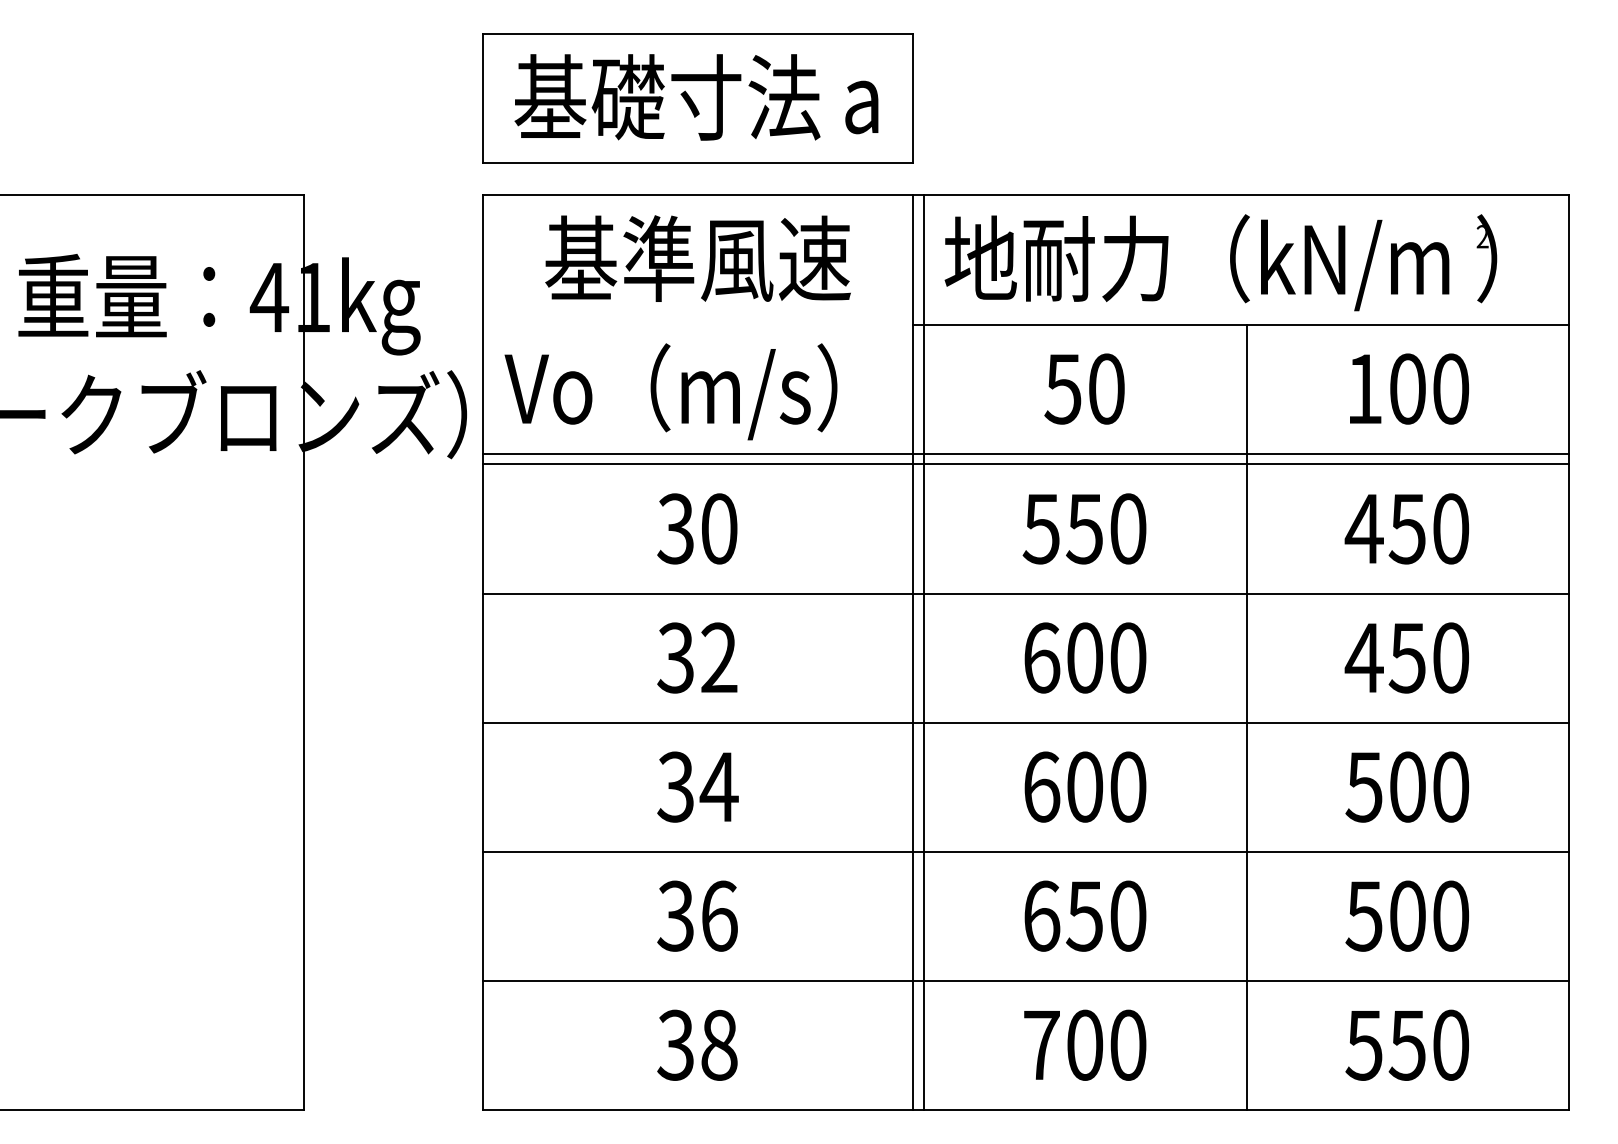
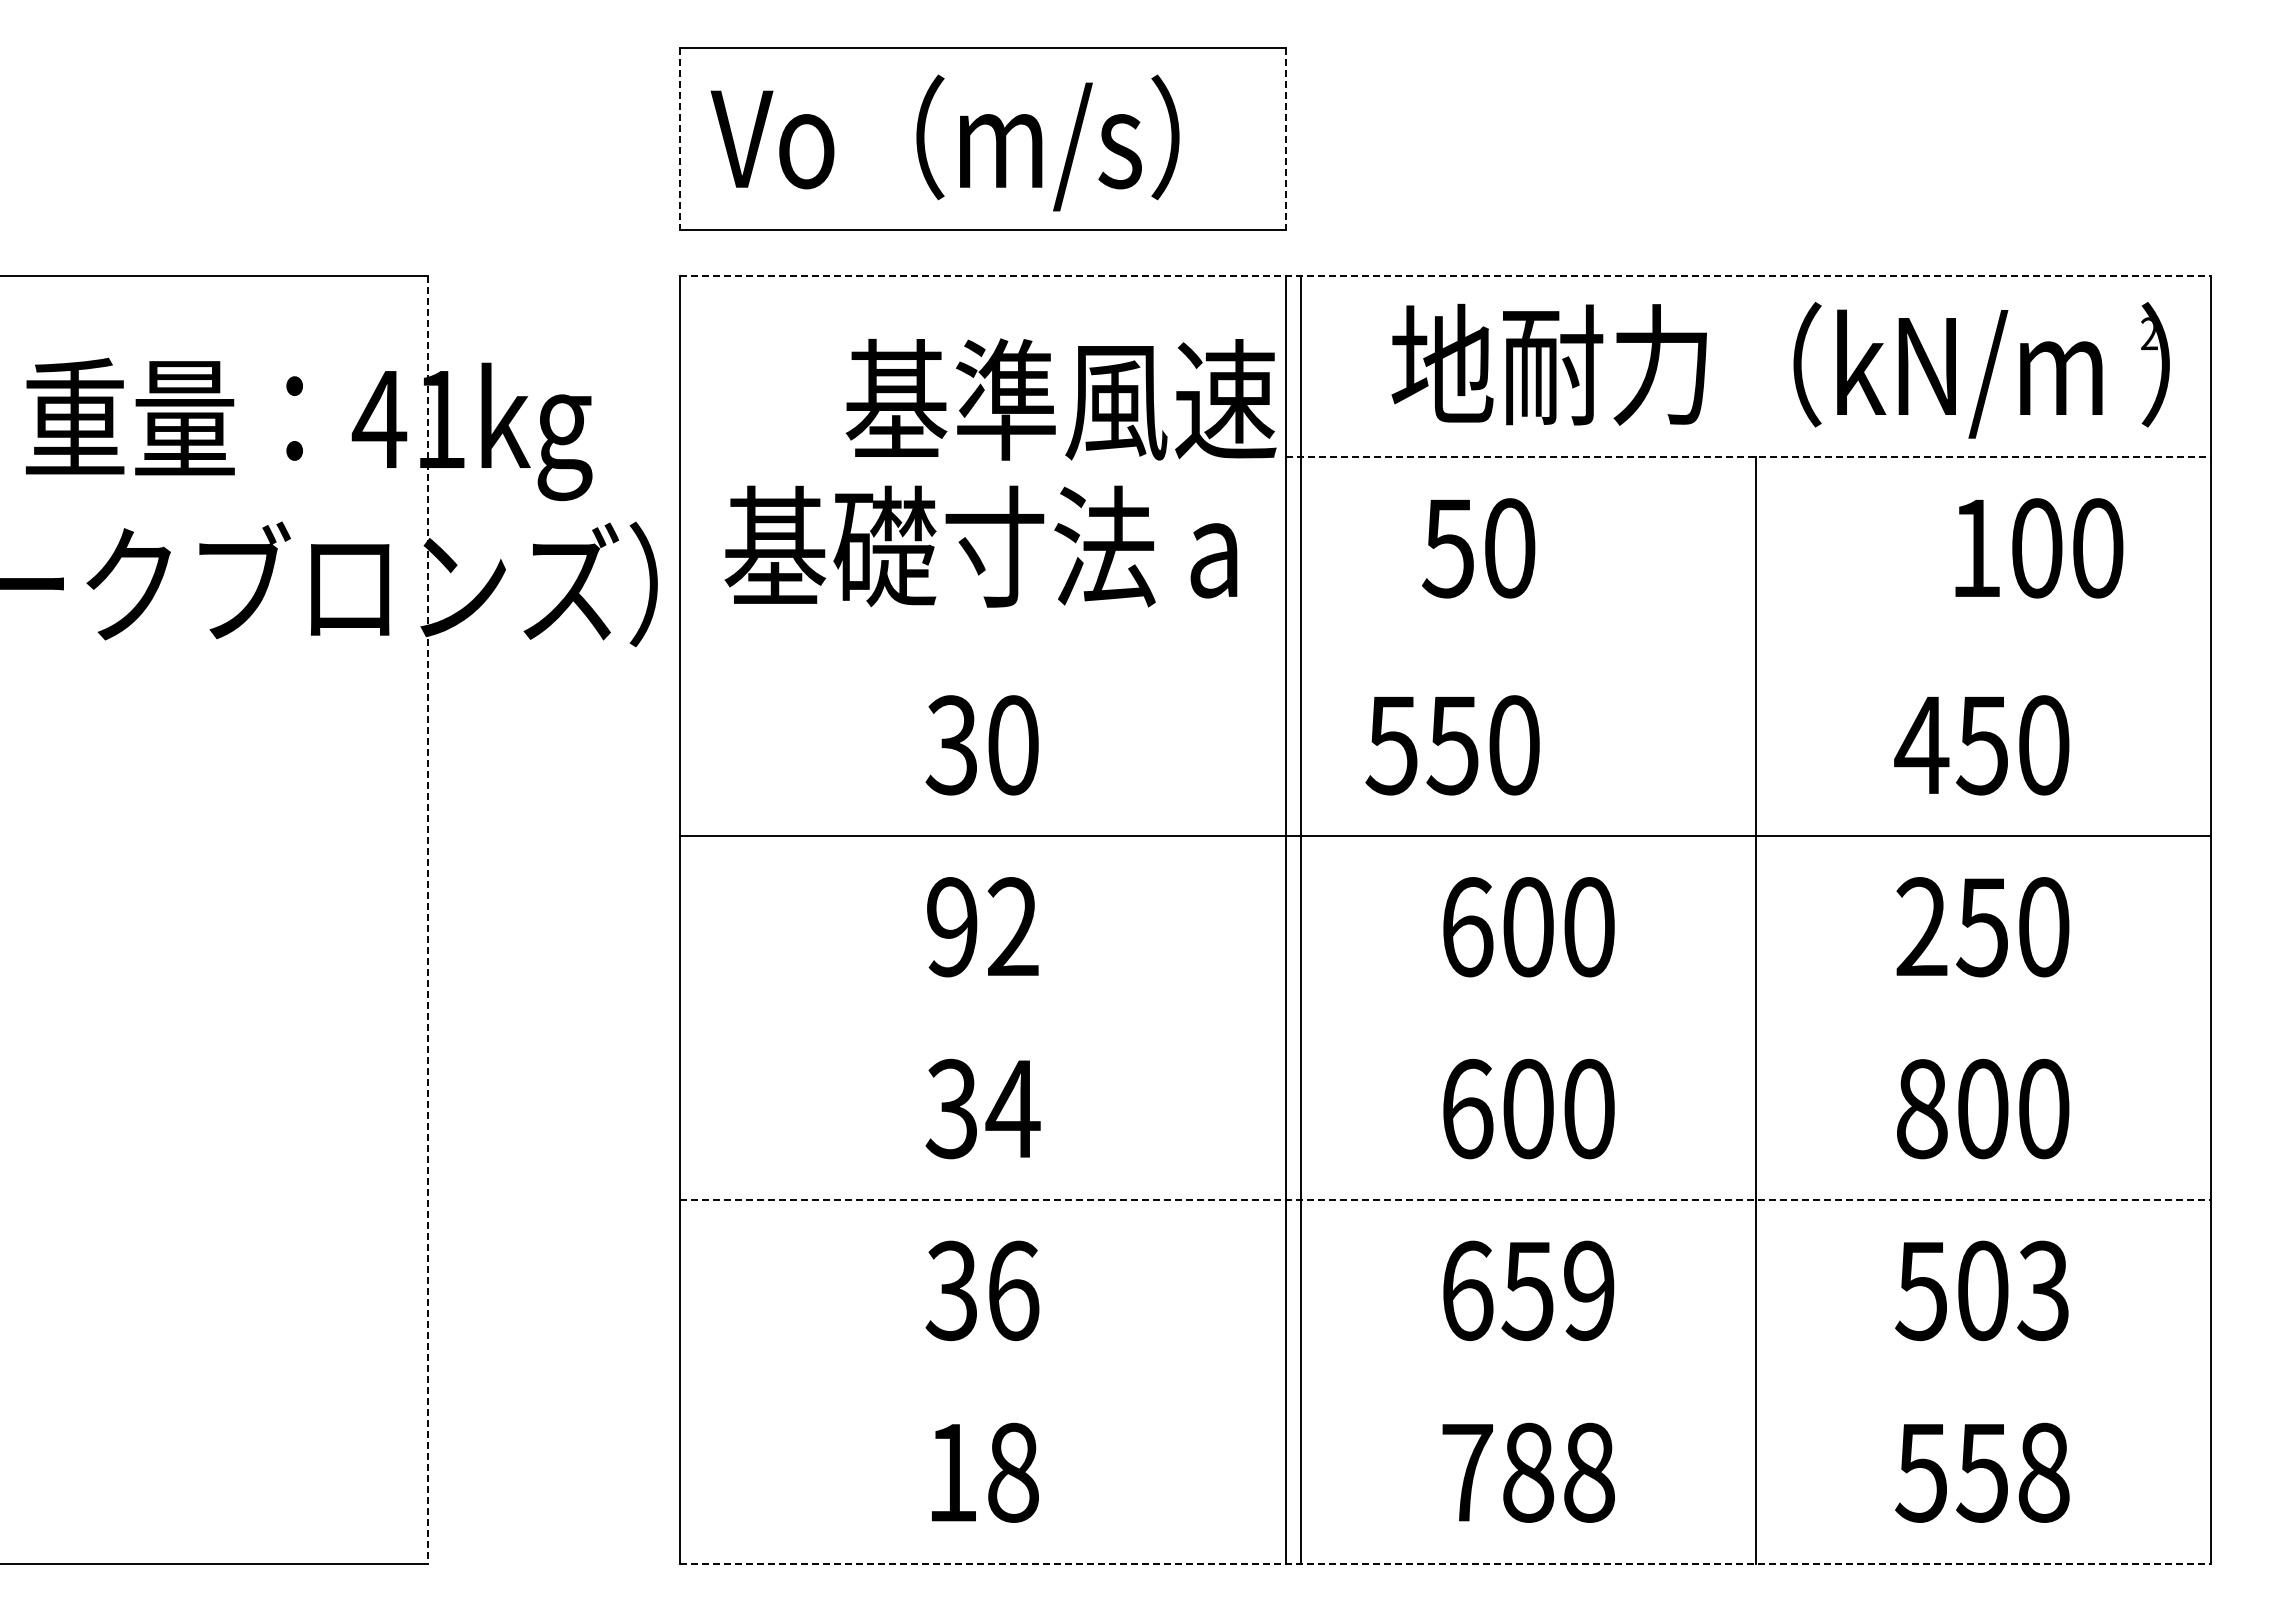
line: (483, 98) -> (680, 139), solid -> dashed
line: (913, 98) -> (1286, 139), solid -> dashed
text: (691, 100) -> (973, 142), 基礎寸法 a -> Vo（m/s）
line: (1026, 195) -> (1445, 275), solid -> dashed
text: (697, 258) -> (1060, 399), moved
text: (1220, 262) -> (1780, 370), moved
line: (1241, 324) -> (1748, 457), solid -> dashed
text: (1084, 389) -> (1478, 548), moved
text: (1409, 389) -> (2039, 548), moved
text: (691, 391) -> (973, 551), Vo（m/s） -> 基礎寸法 a
line: (1026, 453) -> (1445, 639), removed
line: (1026, 464) -> (1445, 654), removed
text: (1084, 529) -> (1452, 745), moved
line: (303, 653) -> (427, 920), solid -> dashed
text: (1364, 657) -> (1921, 926), 450 -> 250
text: (675, 658) -> (951, 927), 32 -> 92
line: (1026, 722) -> (1445, 1018), removed
text: (1364, 787) -> (1921, 1109), 500 -> 800
line: (1026, 851) -> (1445, 1199), solid -> dashed
text: (1128, 915) -> (1589, 1290), 650 -> 659
text: (1450, 915) -> (2043, 1290), 500 -> 503
line: (1026, 980) -> (1445, 1381), removed
text: (674, 1045) -> (950, 1472), 38 -> 18
text: (1106, 1045) -> (1558, 1472), 700 -> 788
text: (1450, 1045) -> (2043, 1472), 550 -> 558
line: (1026, 1109) -> (1445, 1563), solid -> dashed

